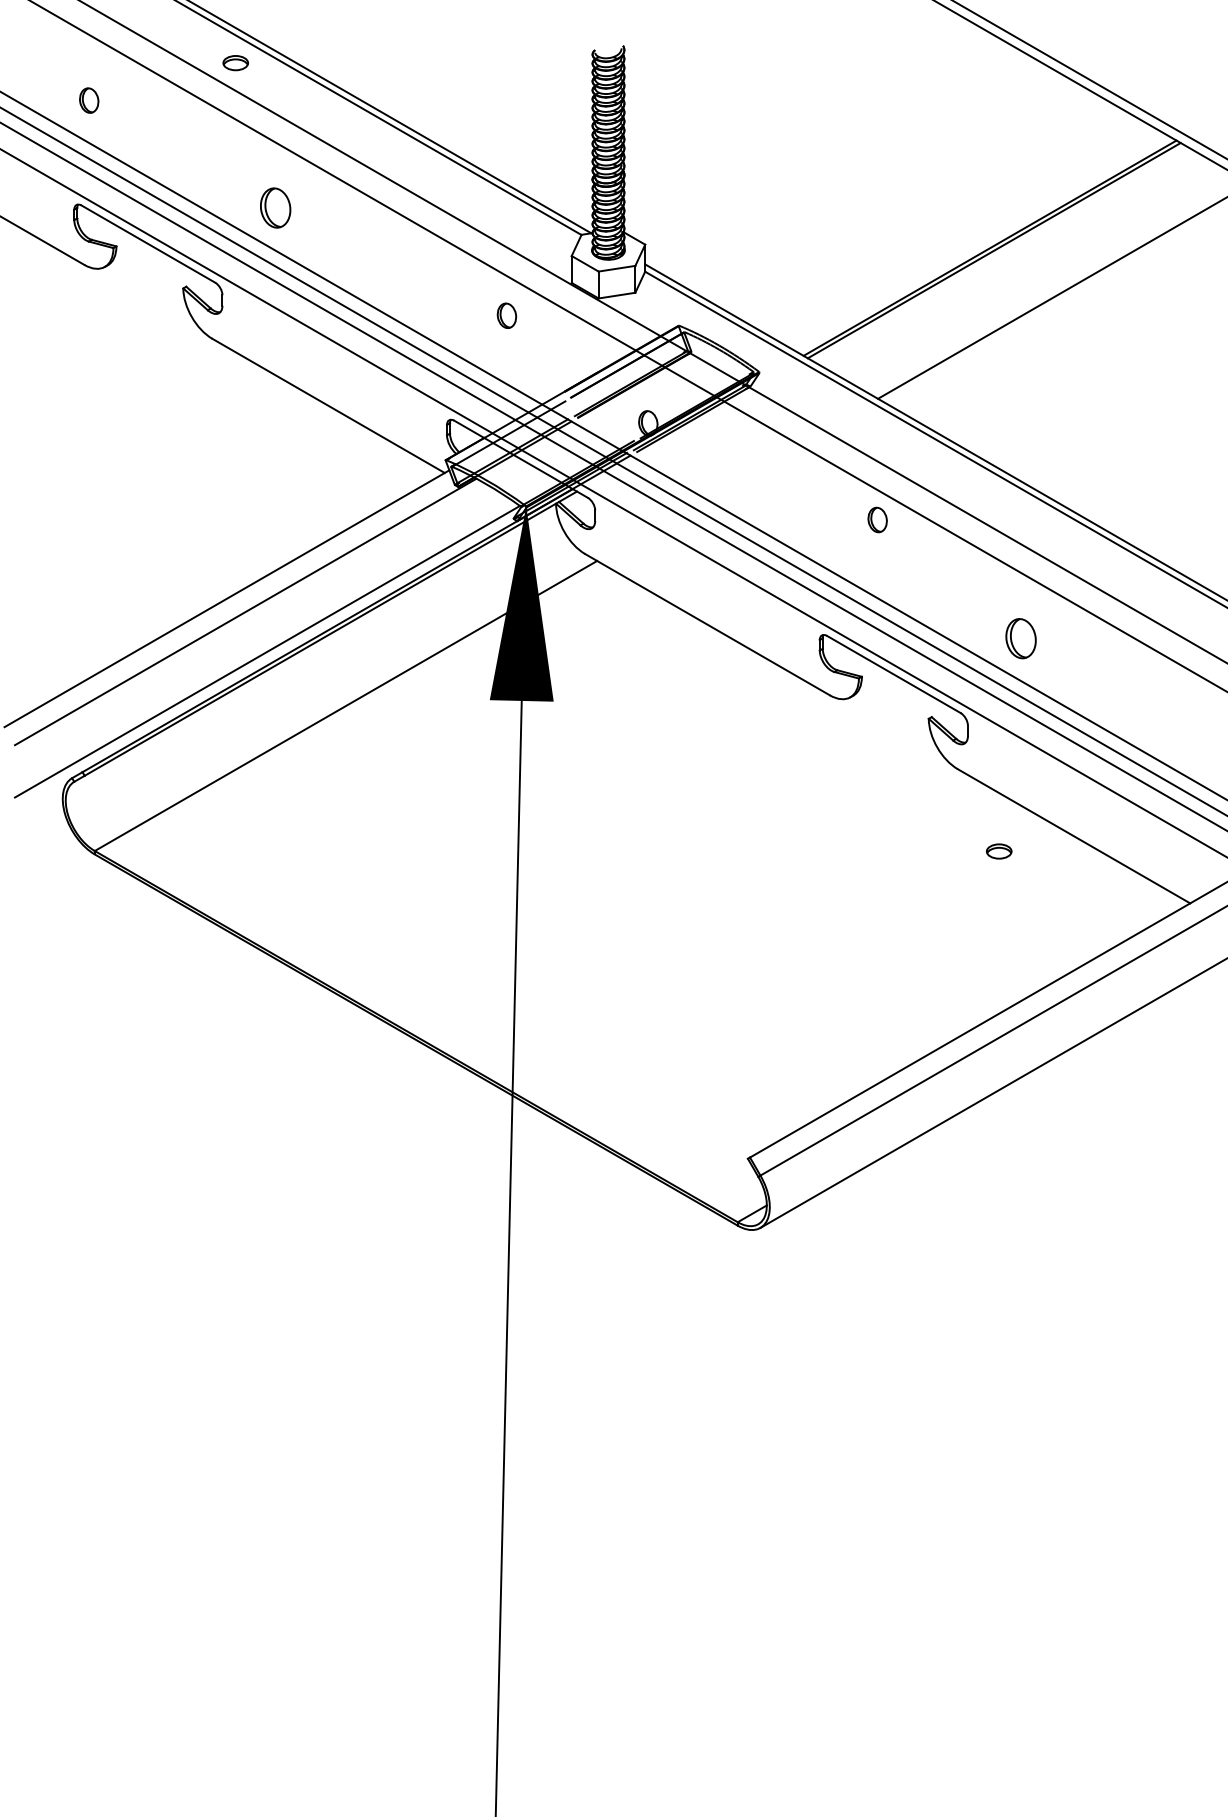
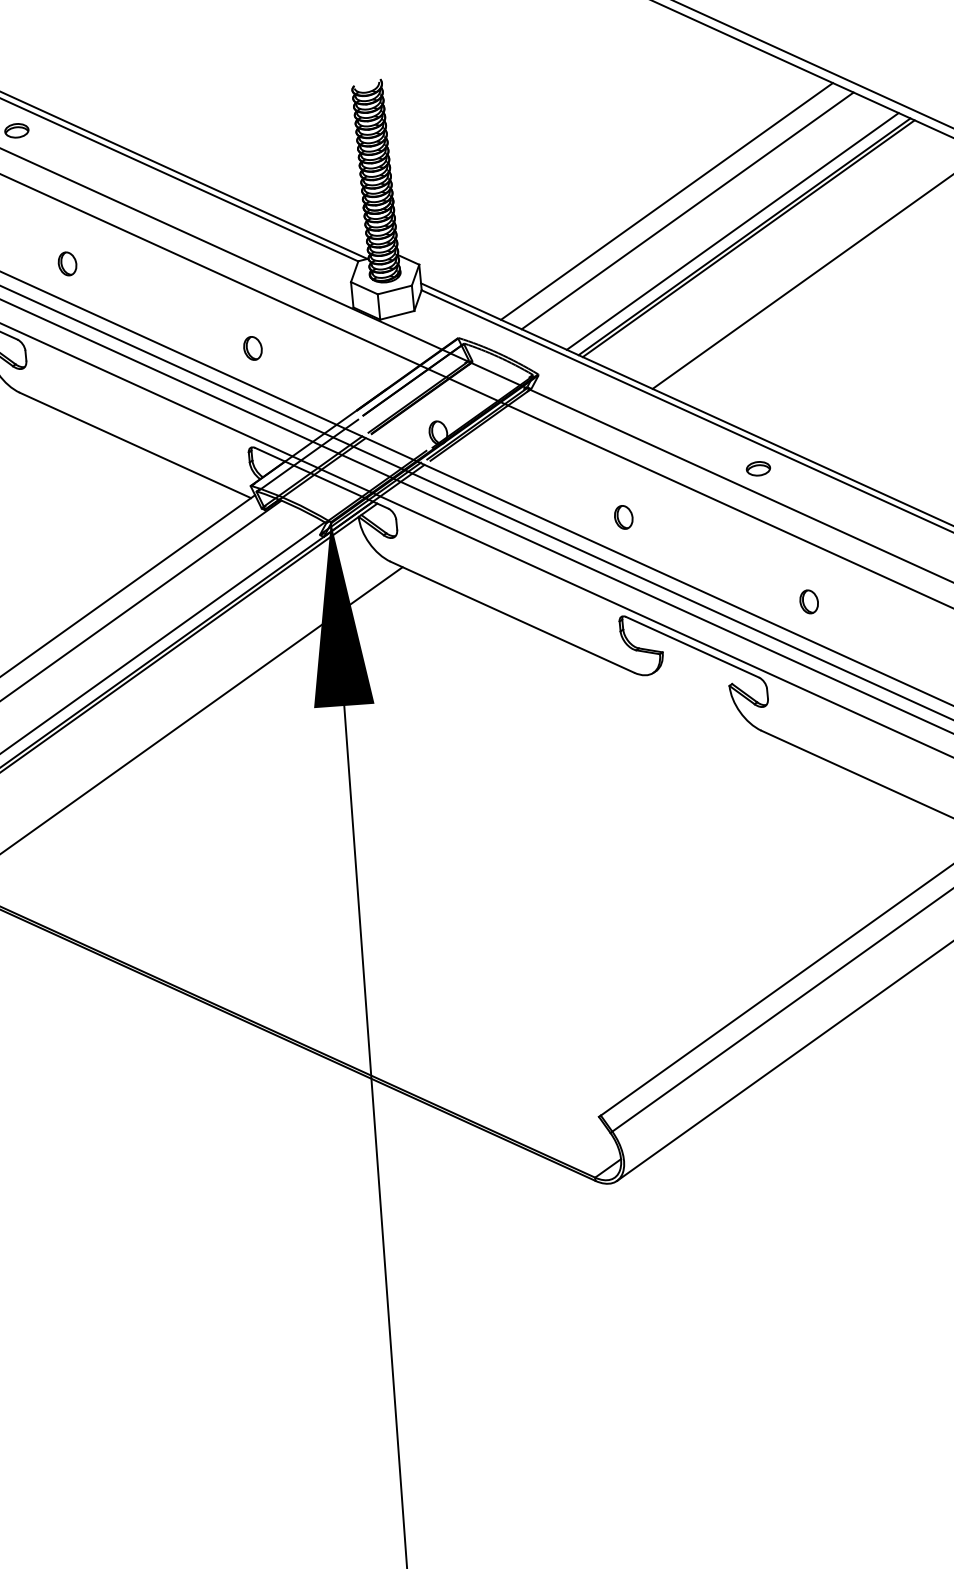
line: (911, 202) -> (666, 200), added
part: (275, 208) -> (67, 264), size x0.62
line: (932, 214) -> (687, 210), added
line: (977, 241) -> (732, 231), added
part: (506, 315) -> (252, 348), moved
part: (877, 519) -> (623, 516), moved
part: (1020, 638) -> (808, 601), size x0.62
part: (999, 851) -> (758, 468), moved

